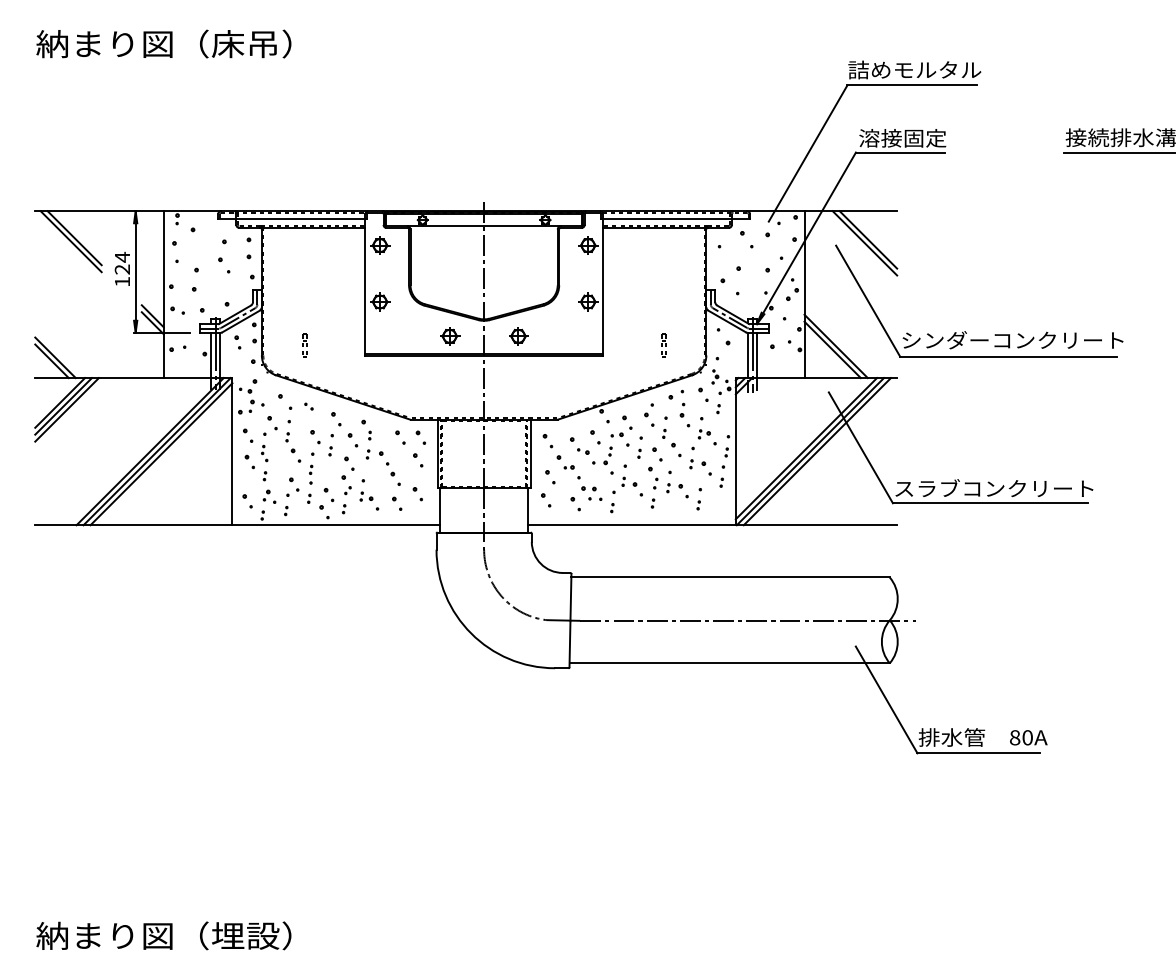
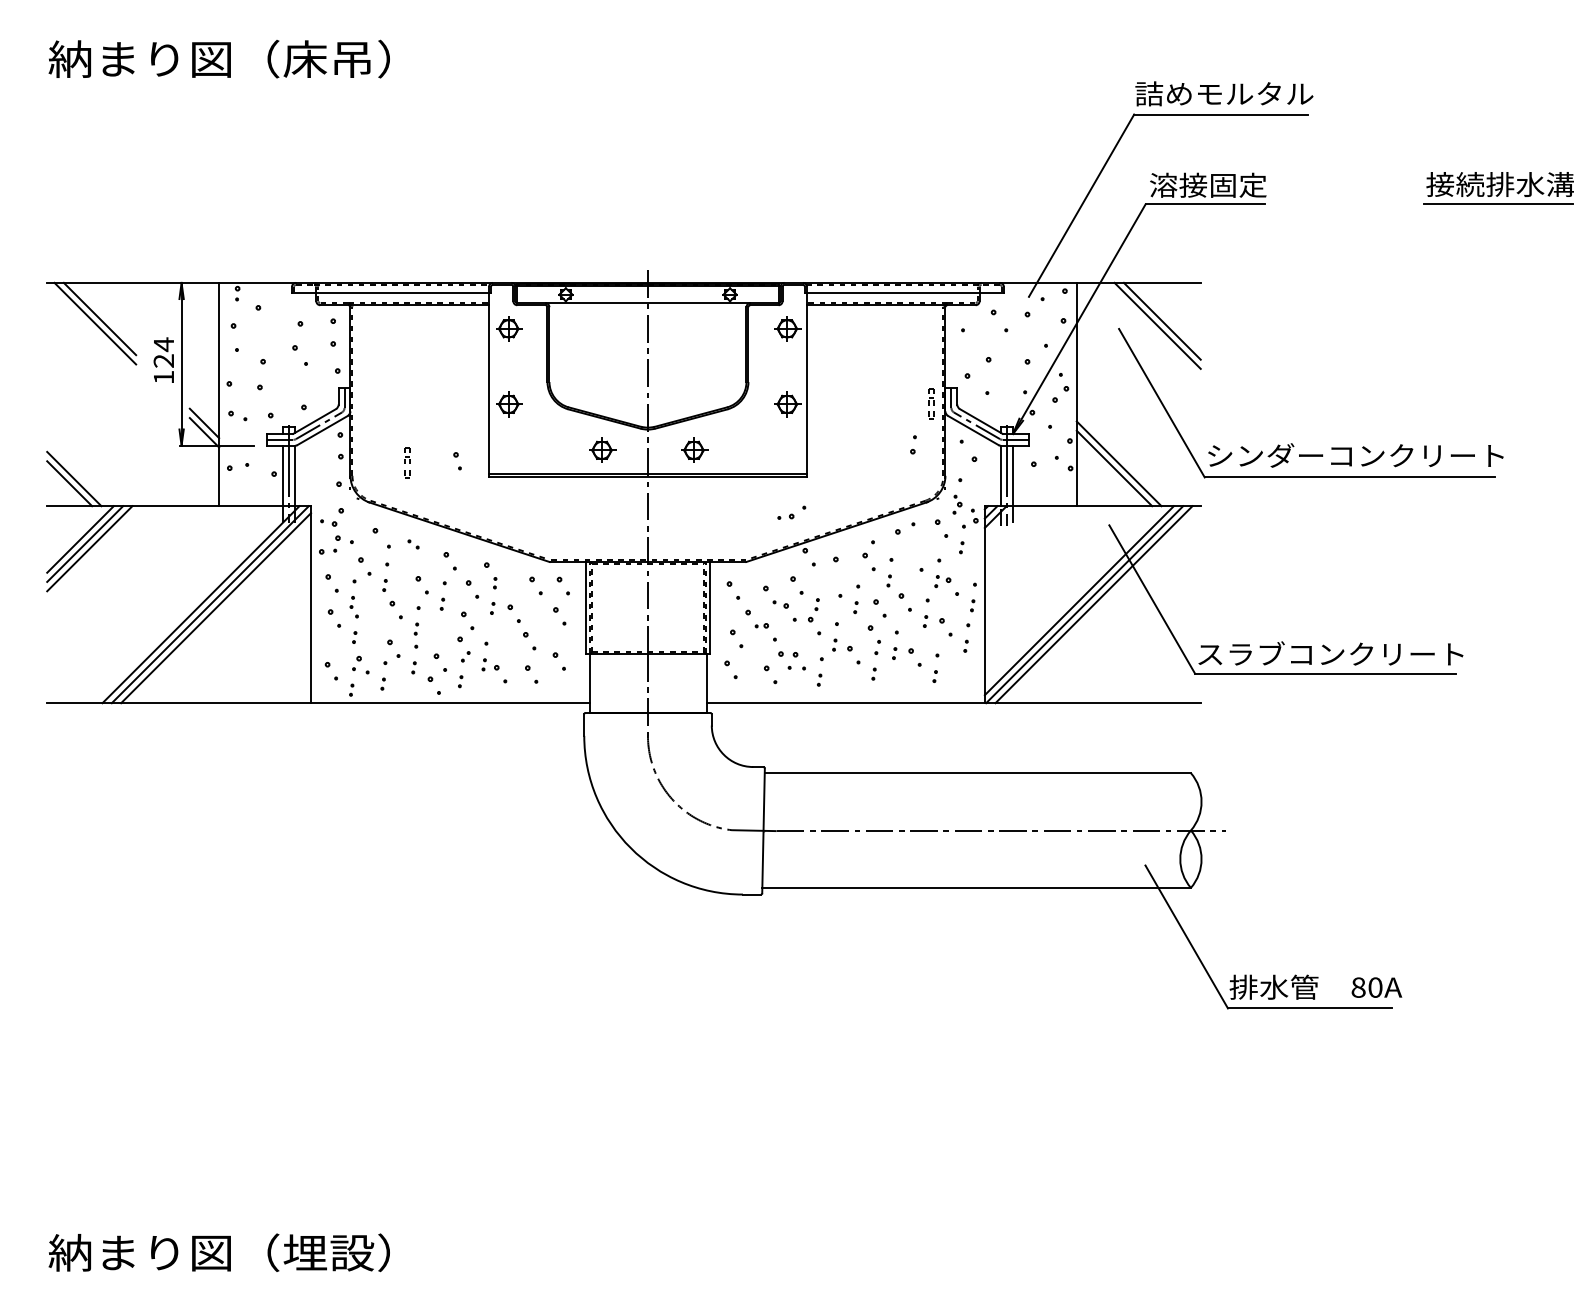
part: (237, 342) -> (457, 461), moved
part: (663, 345) -> (930, 403), moved
part: (682, 409) -> (913, 443), moved
part: (621, 431) -> (791, 512), moved

